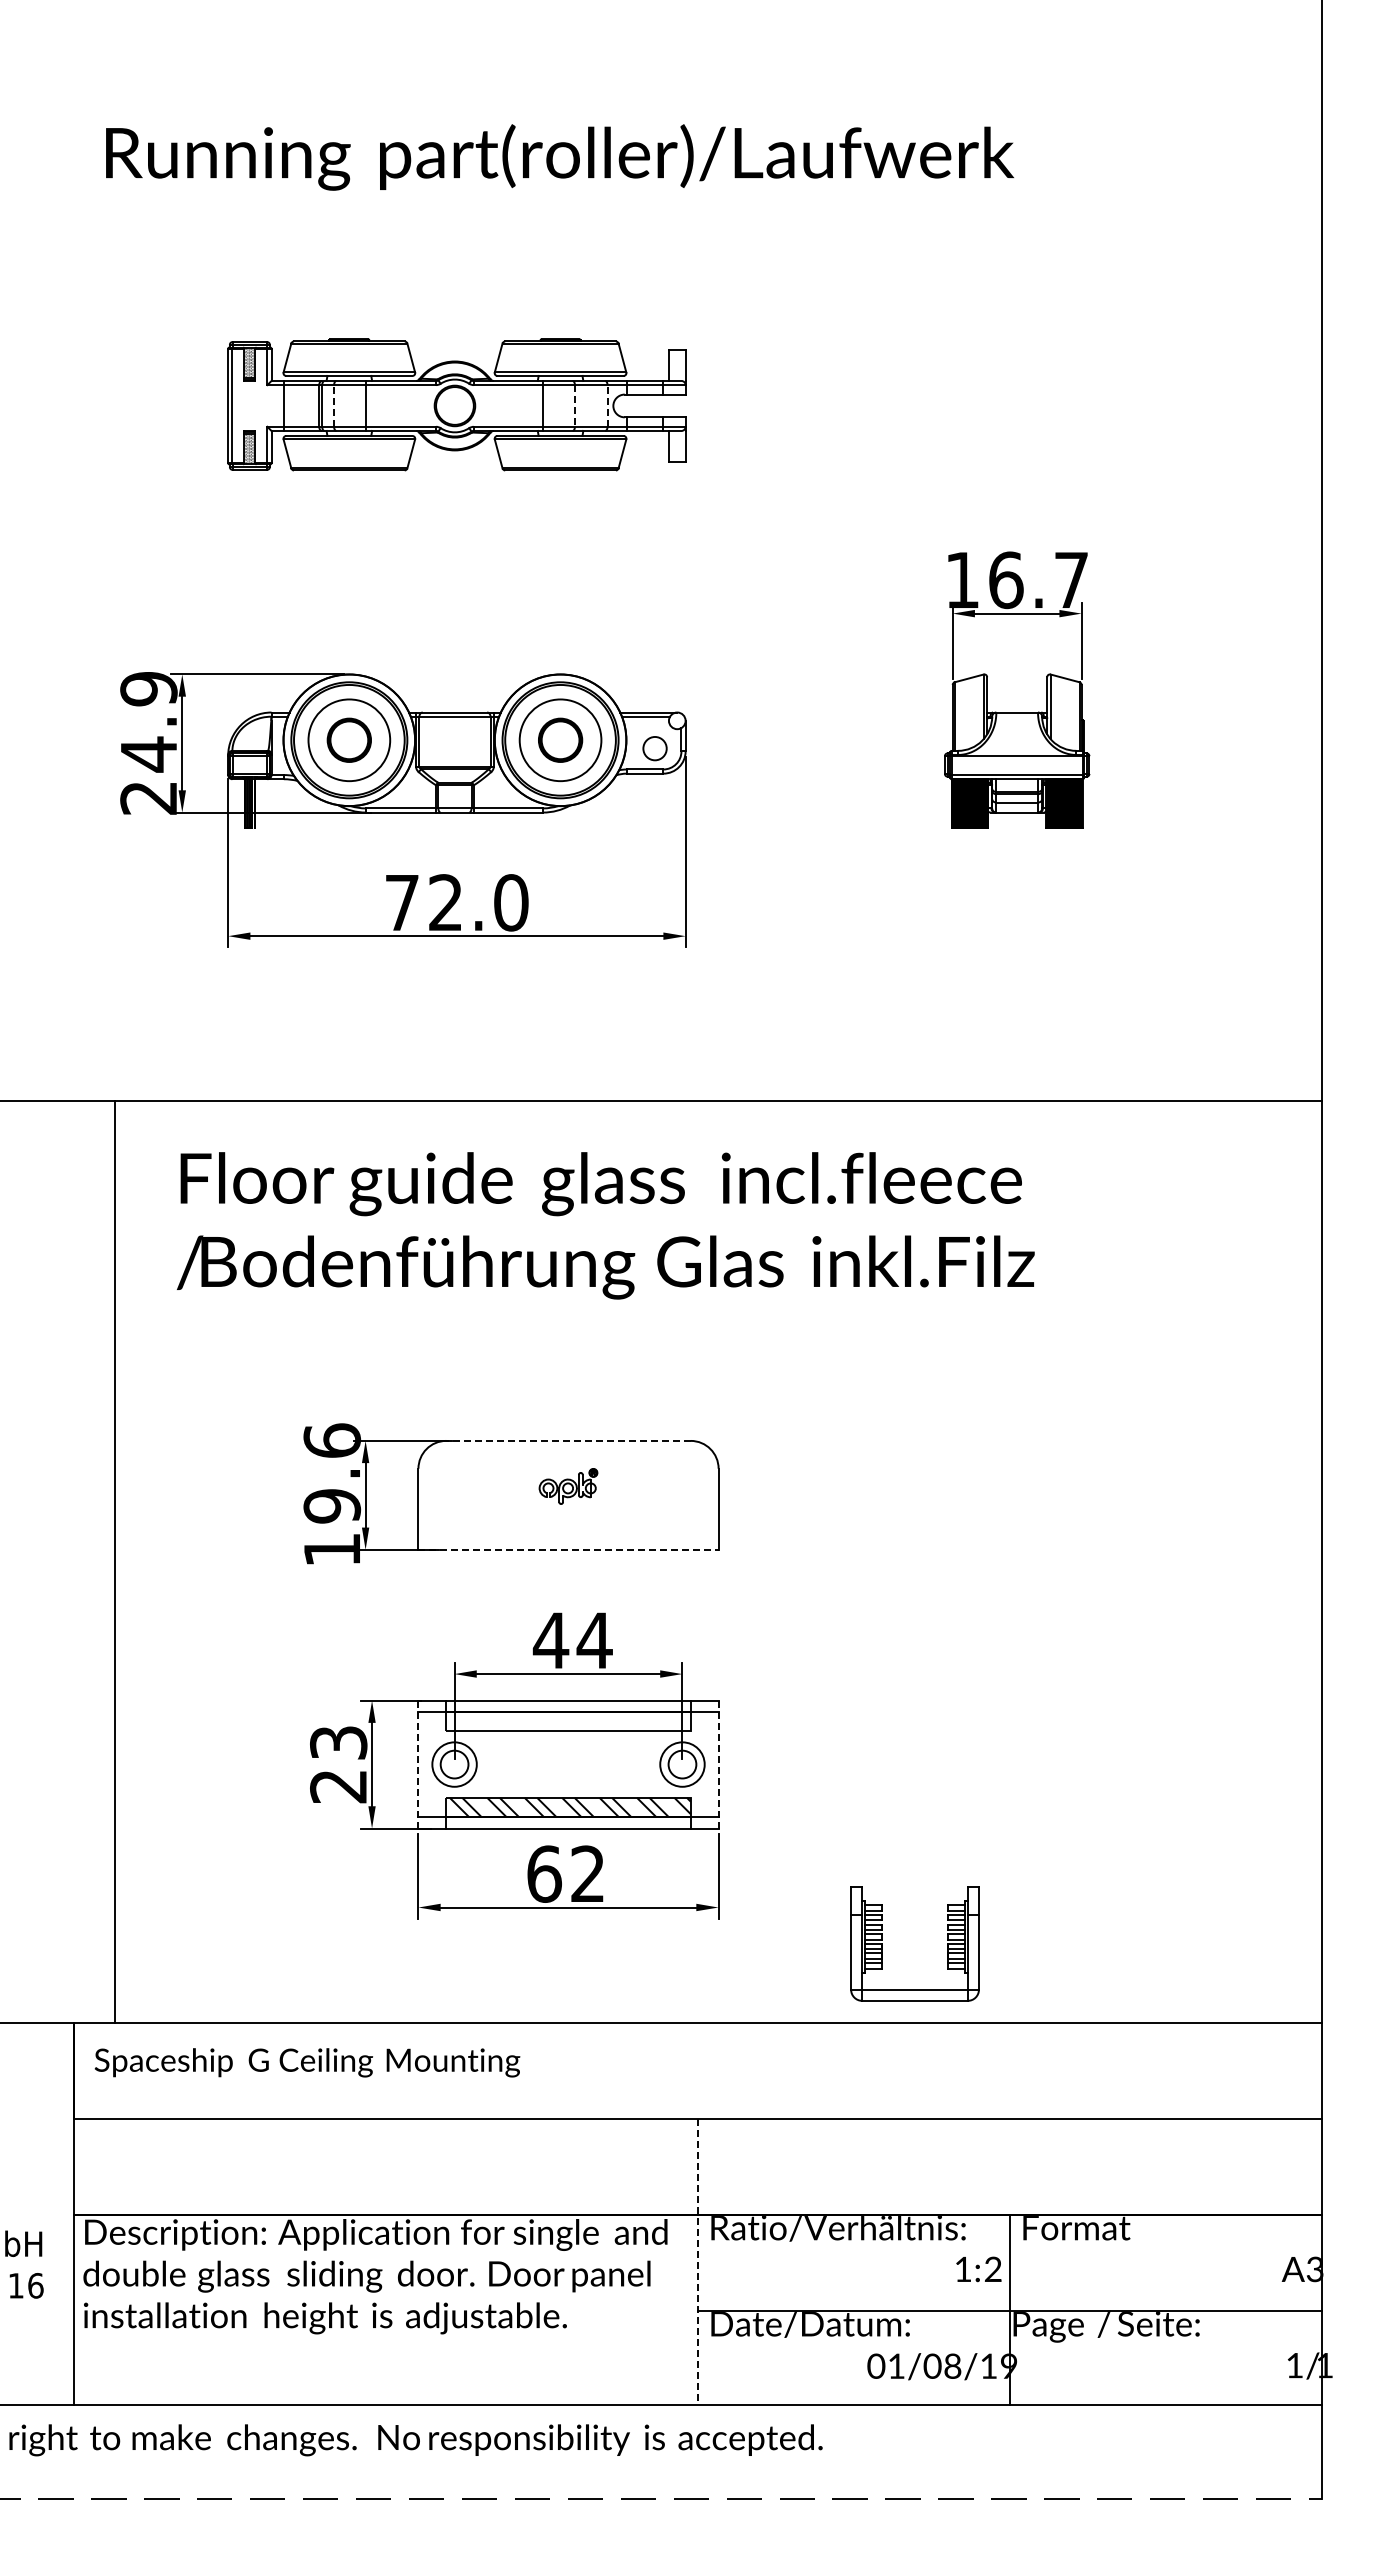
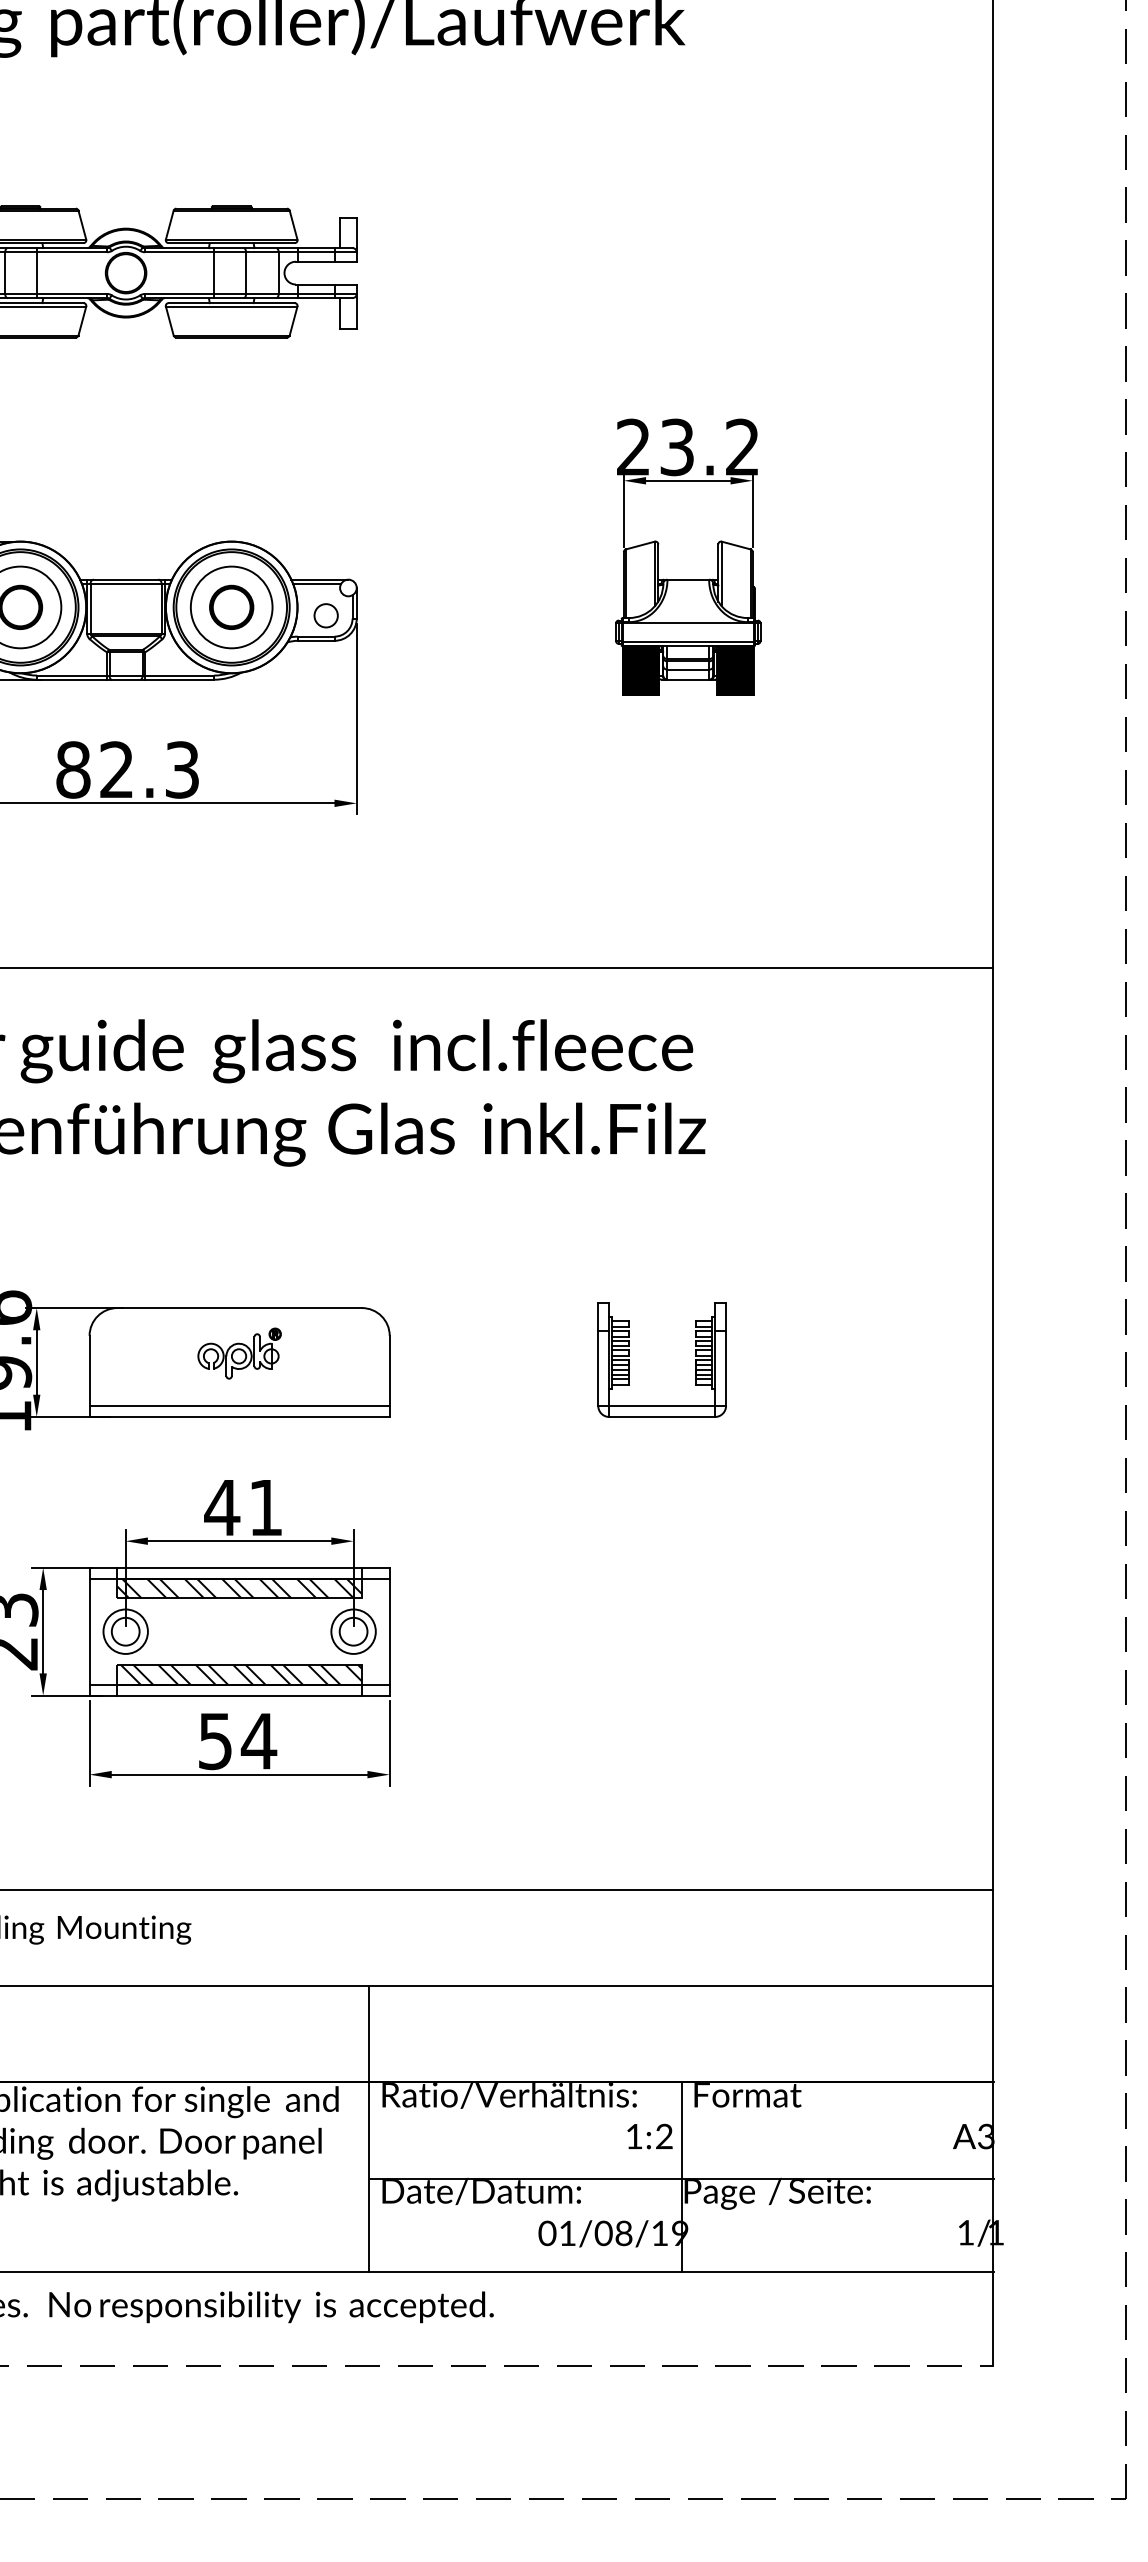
line: (334, 405) -> (5, 272), dashed -> solid
line: (574, 405) -> (245, 272), dashed -> solid
line: (607, 405) -> (278, 272), dashed -> solid
text: (1016, 580) -> (687, 447), 16.7 -> 23.2
text: (456, 902) -> (127, 769), 72.0 -> 82.3
line: (568, 1440) -> (239, 1307), dashed -> solid
part: (568, 1486) -> (239, 1353), size x1.43
line: (568, 1538) -> (239, 1405), added
line: (569, 1549) -> (240, 1416), dashed -> solid
text: (594, 1640) -> (265, 1507), 44 -> 41
hatch: (568, 1721) -> (239, 1588), added
line: (418, 1764) -> (89, 1631), dashed -> solid
line: (718, 1764) -> (389, 1631), dashed -> solid
text: (566, 1873) -> (237, 1740), 62 -> 54
part: (882, 1943) -> (629, 1359), moved
line: (698, 2262) -> (369, 2129), dashed -> solid

